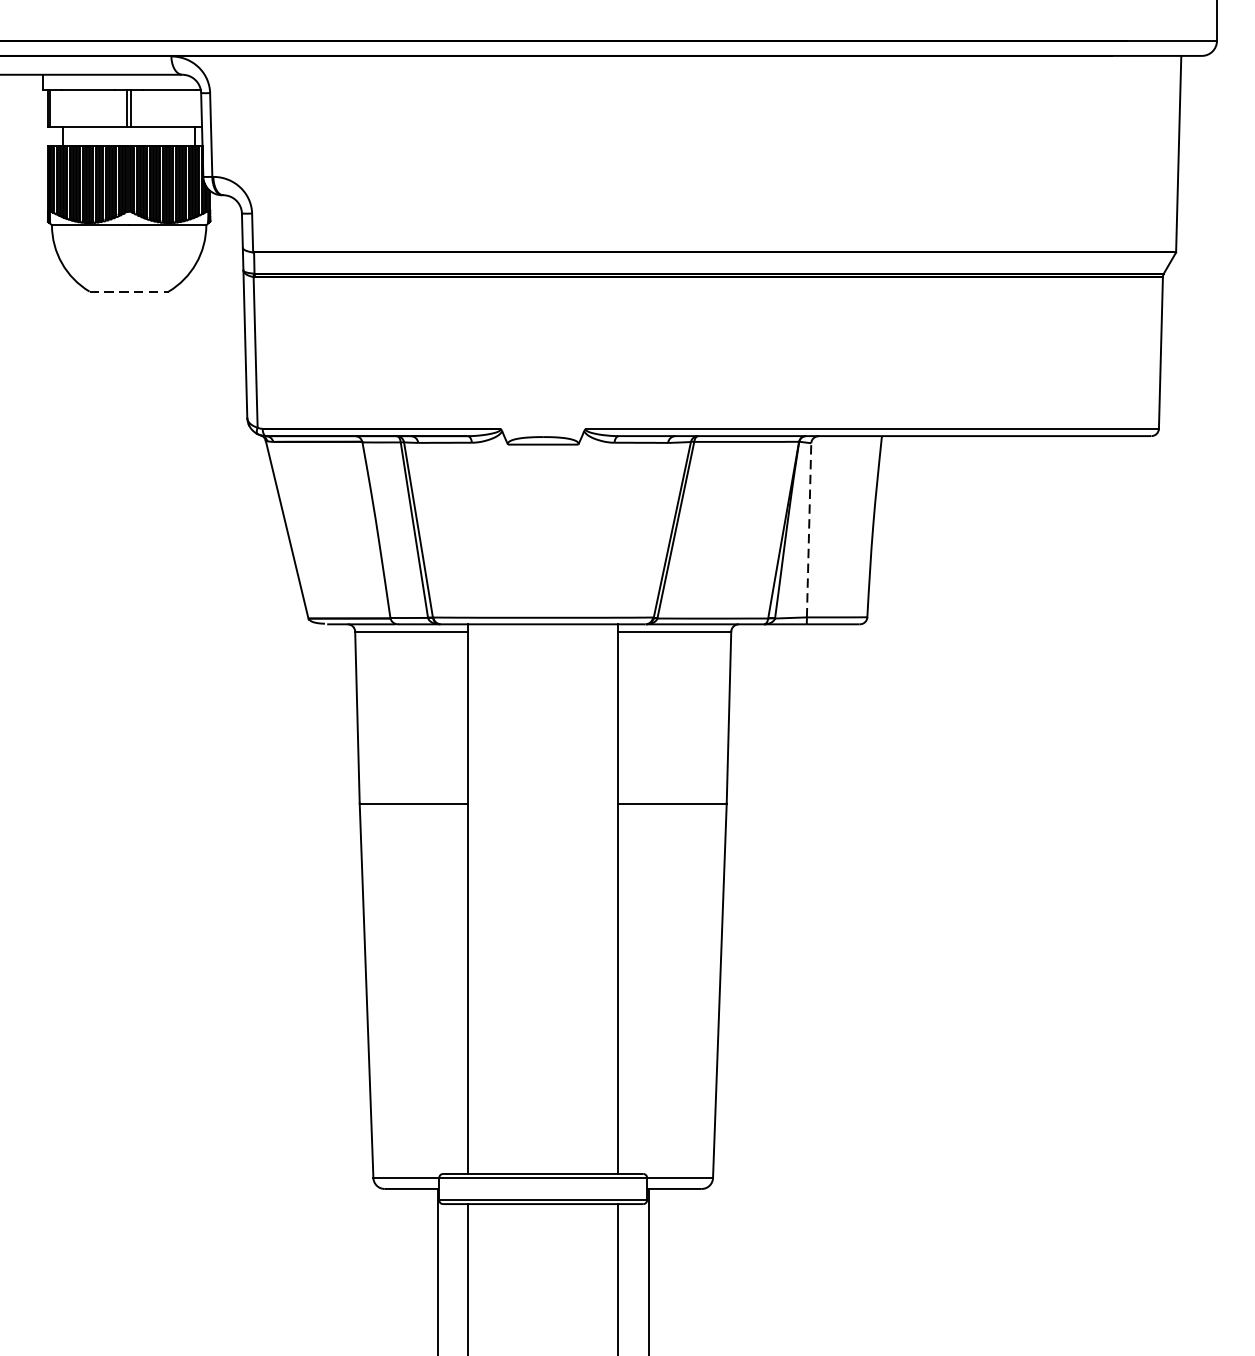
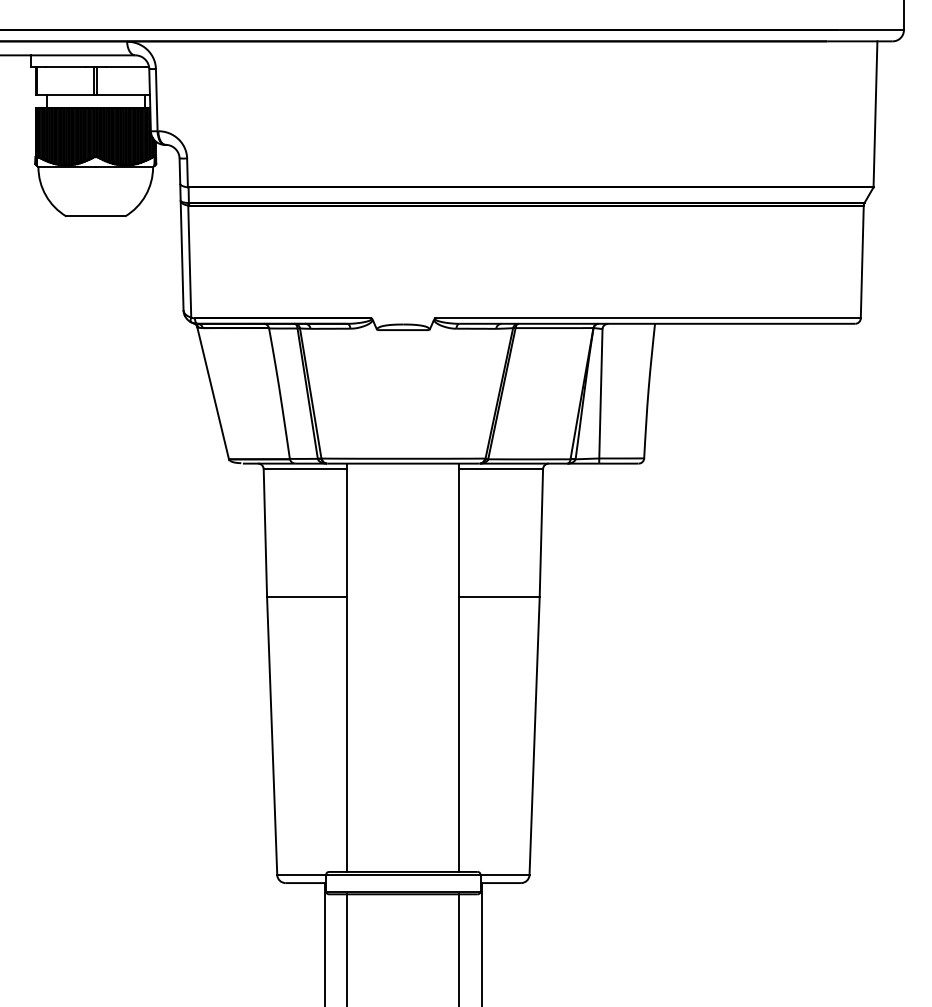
line: (130, 291) -> (96, 216), dashed -> solid
line: (808, 529) -> (600, 393), dashed -> solid

